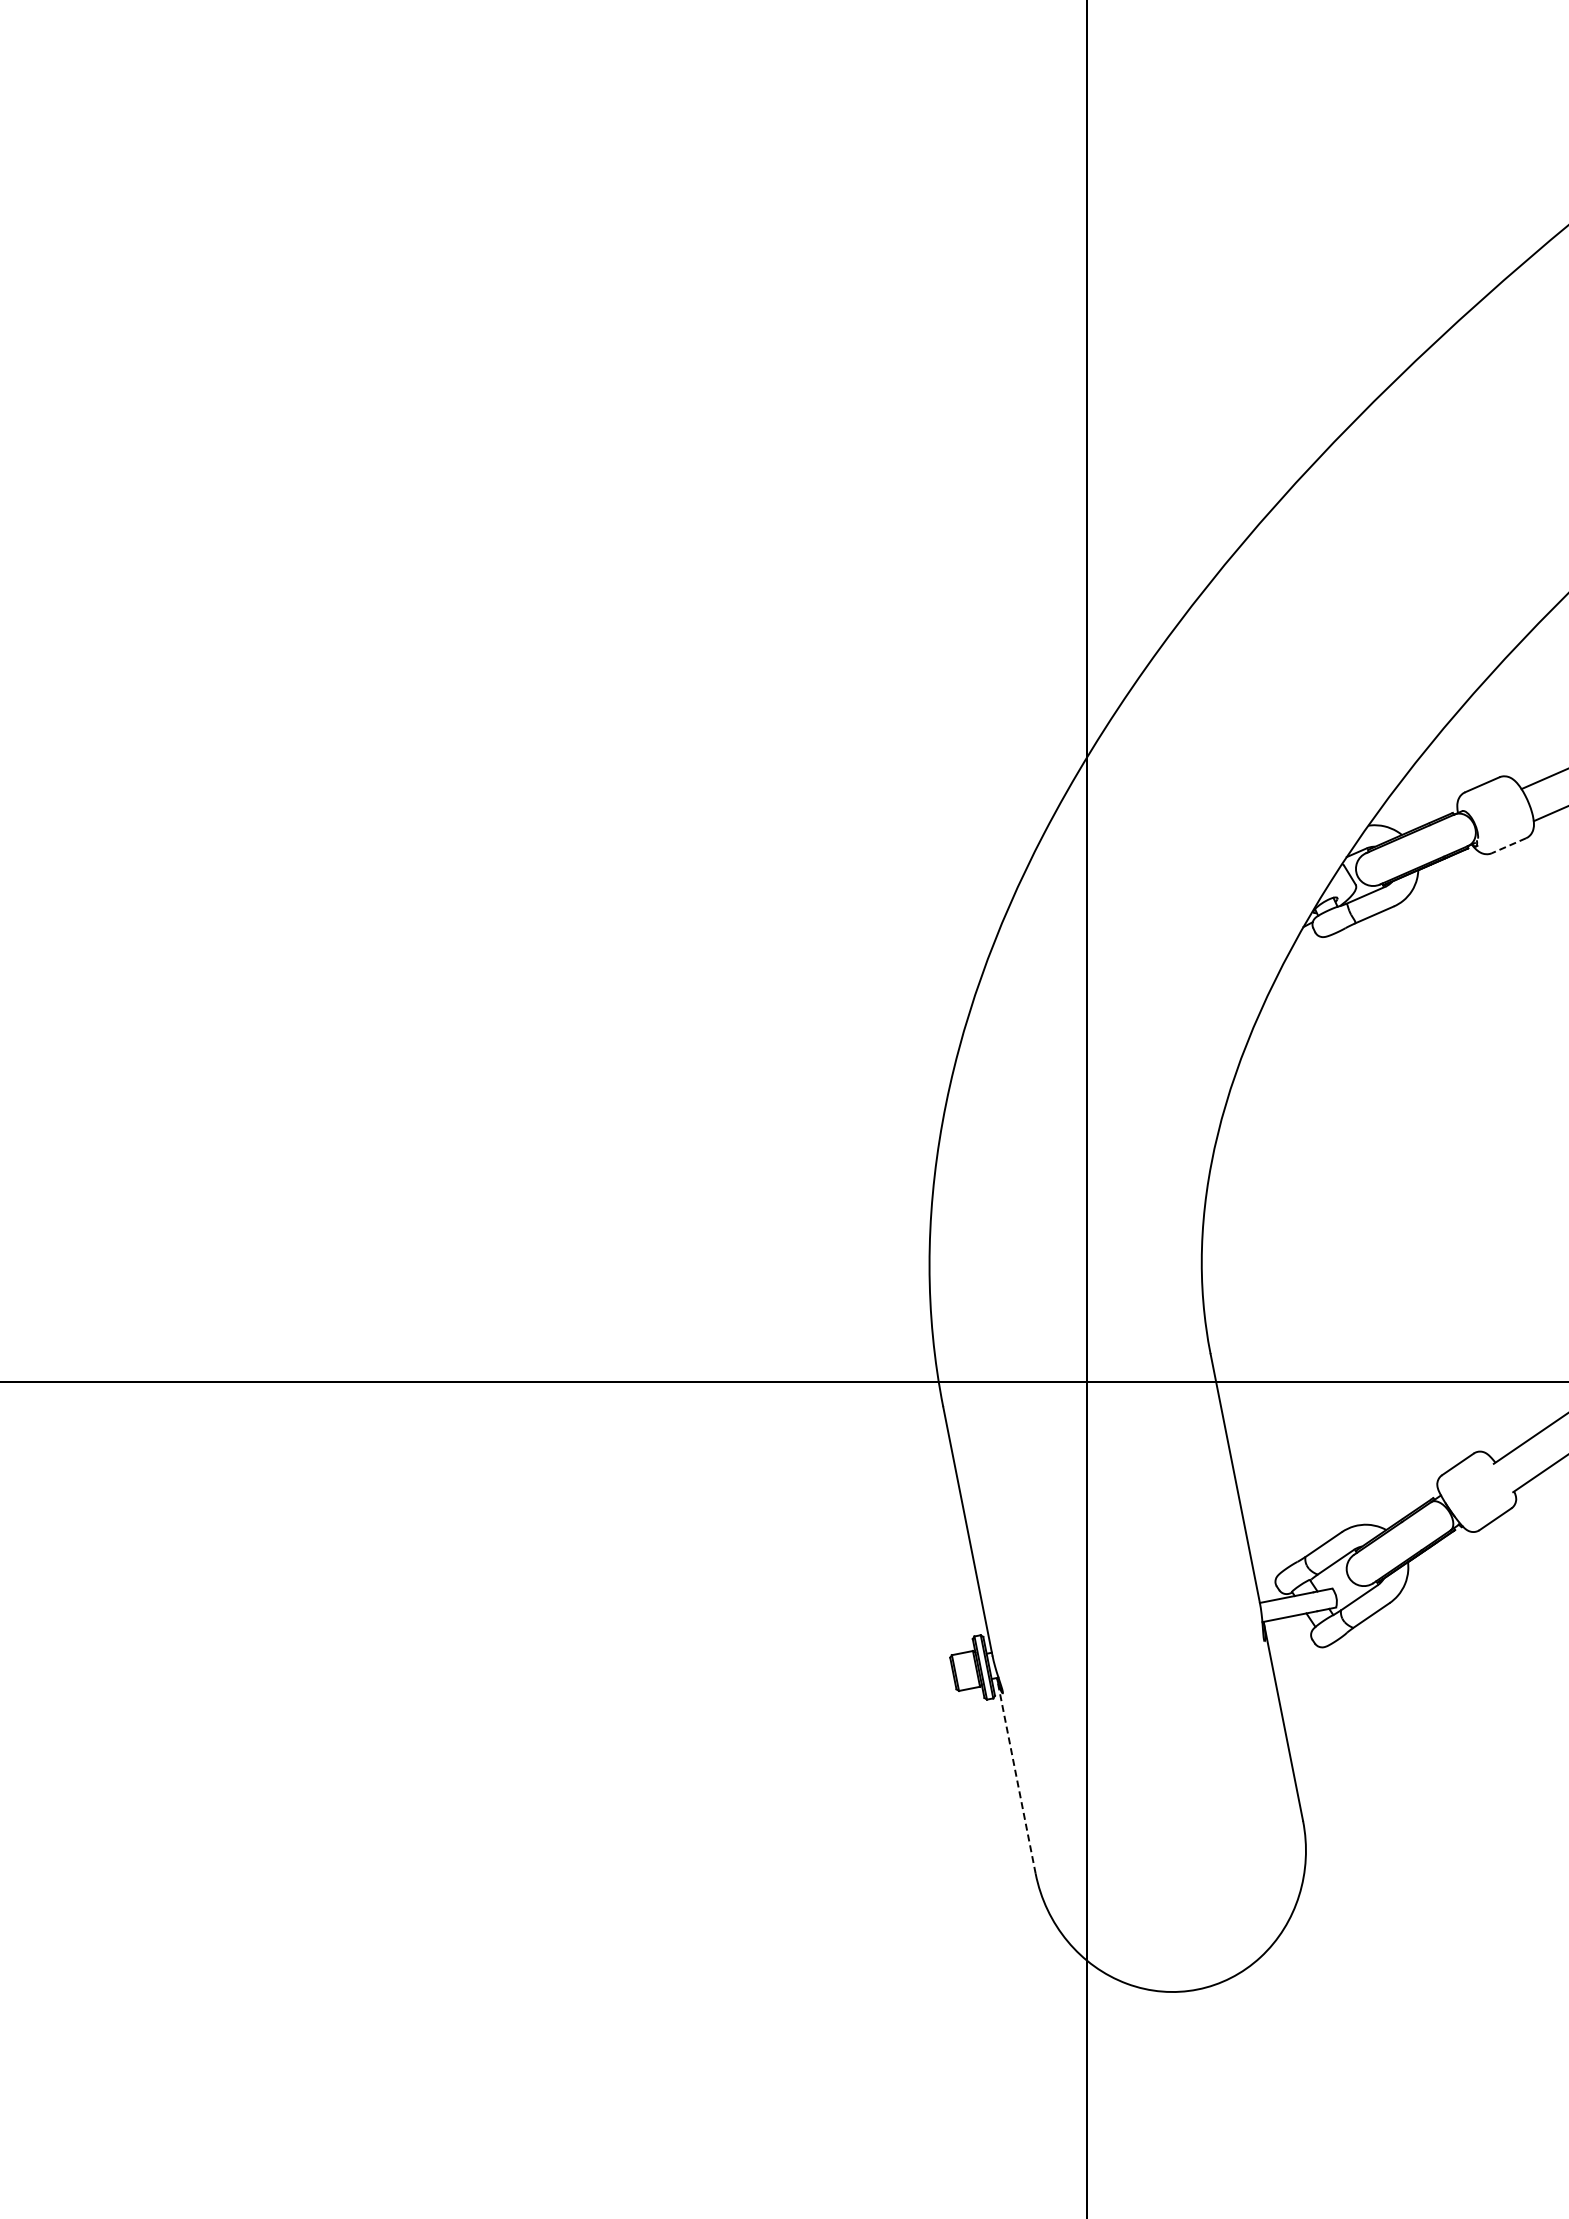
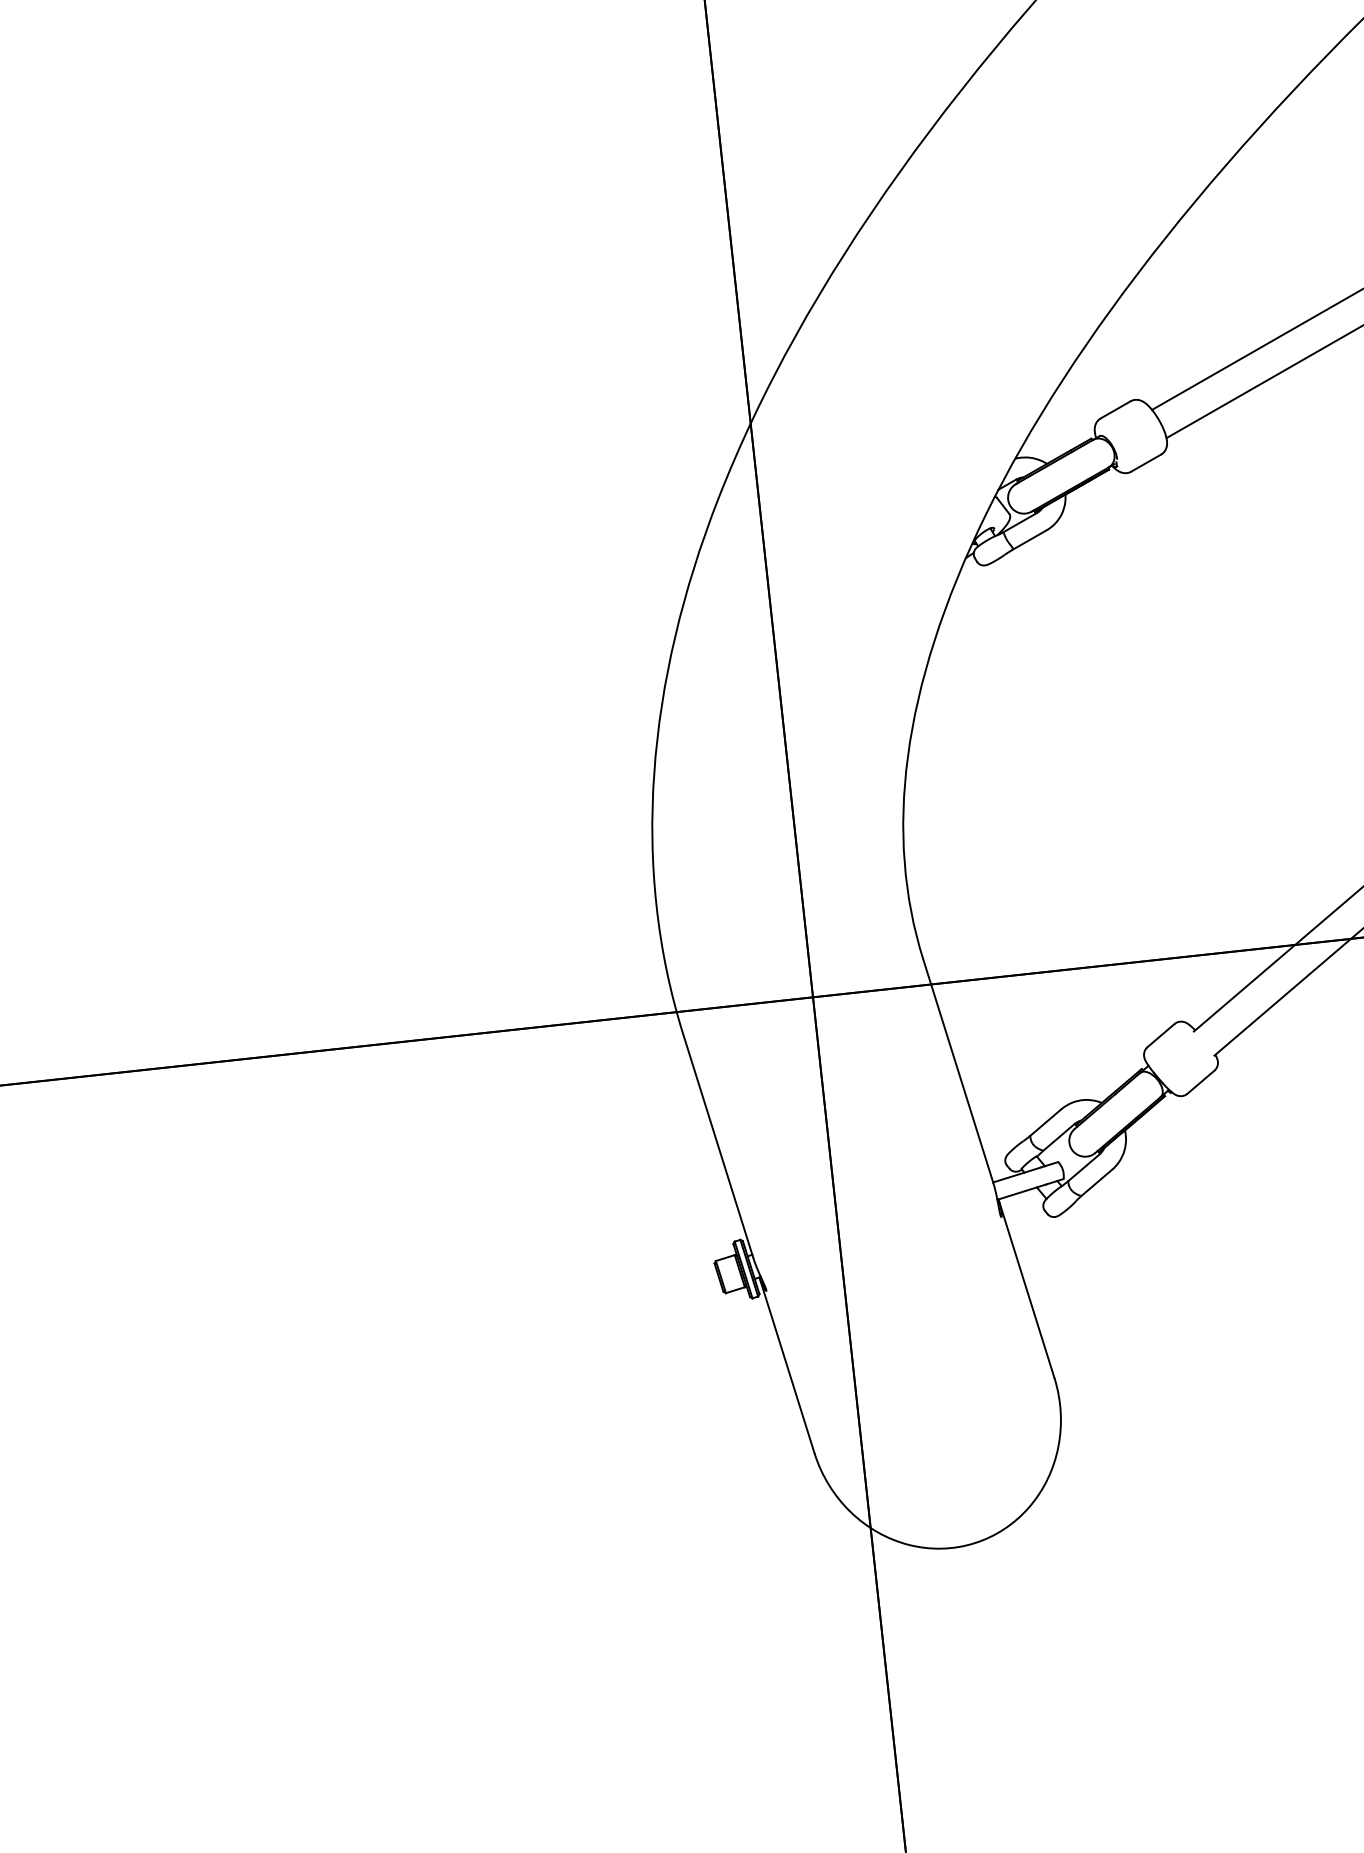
line: (1508, 845) -> (1145, 462), dashed -> solid
line: (1016, 1775) -> (787, 1364), dashed -> solid

